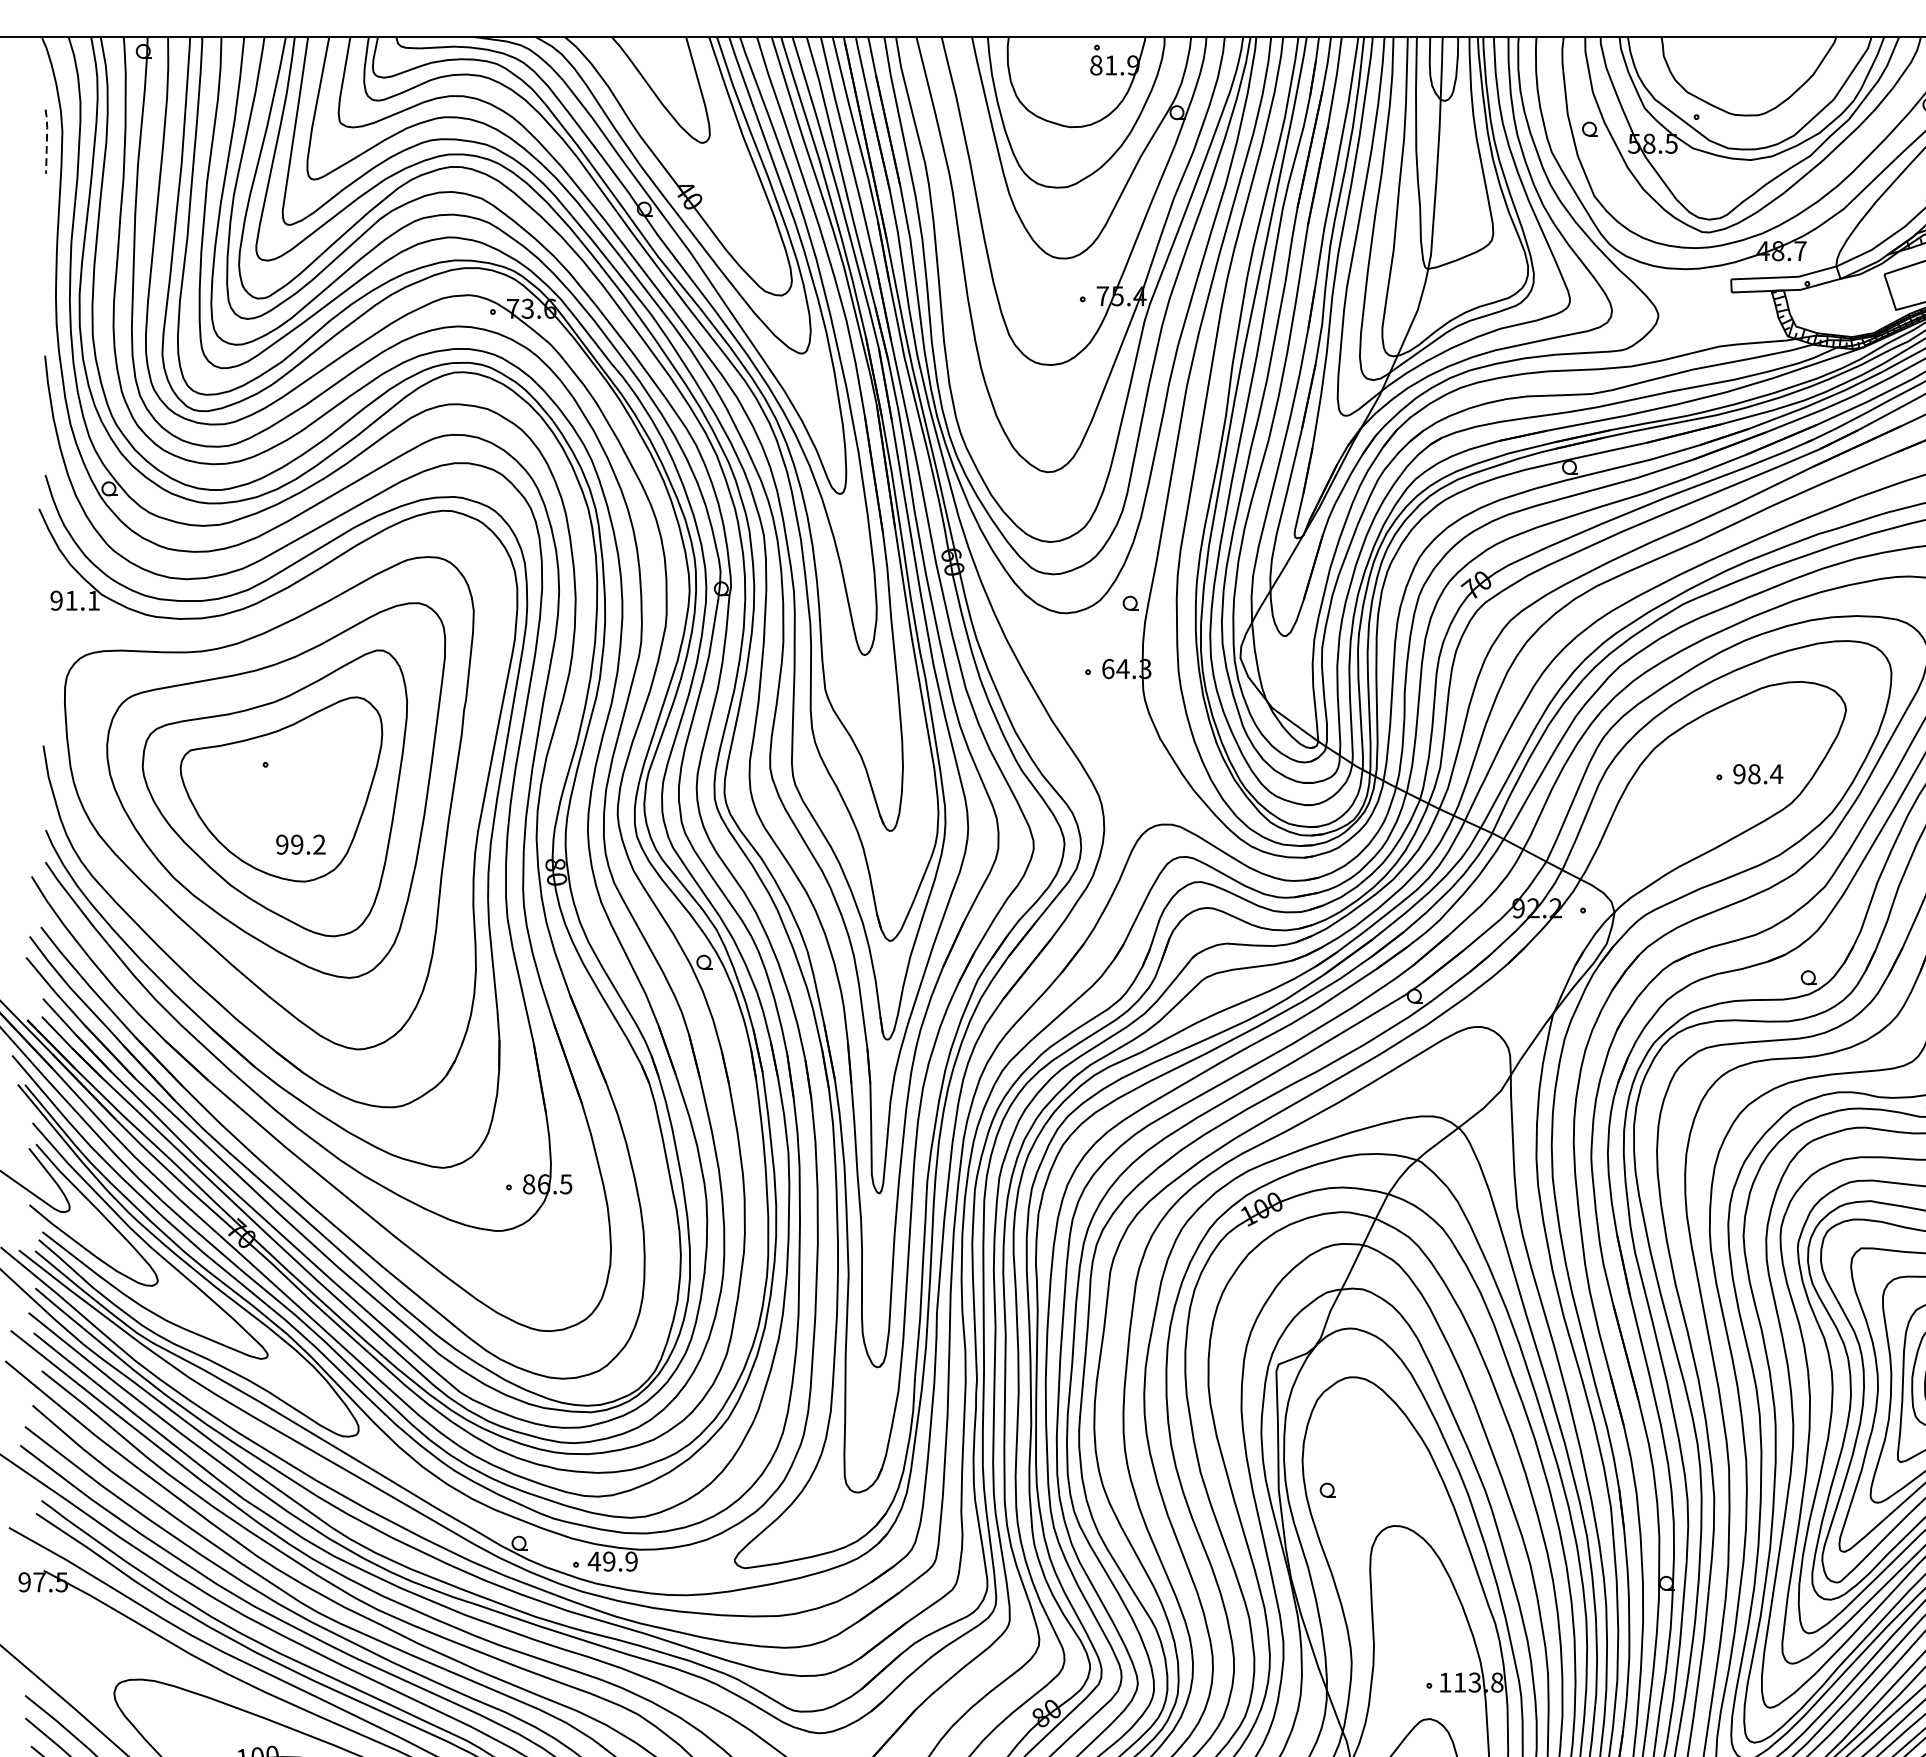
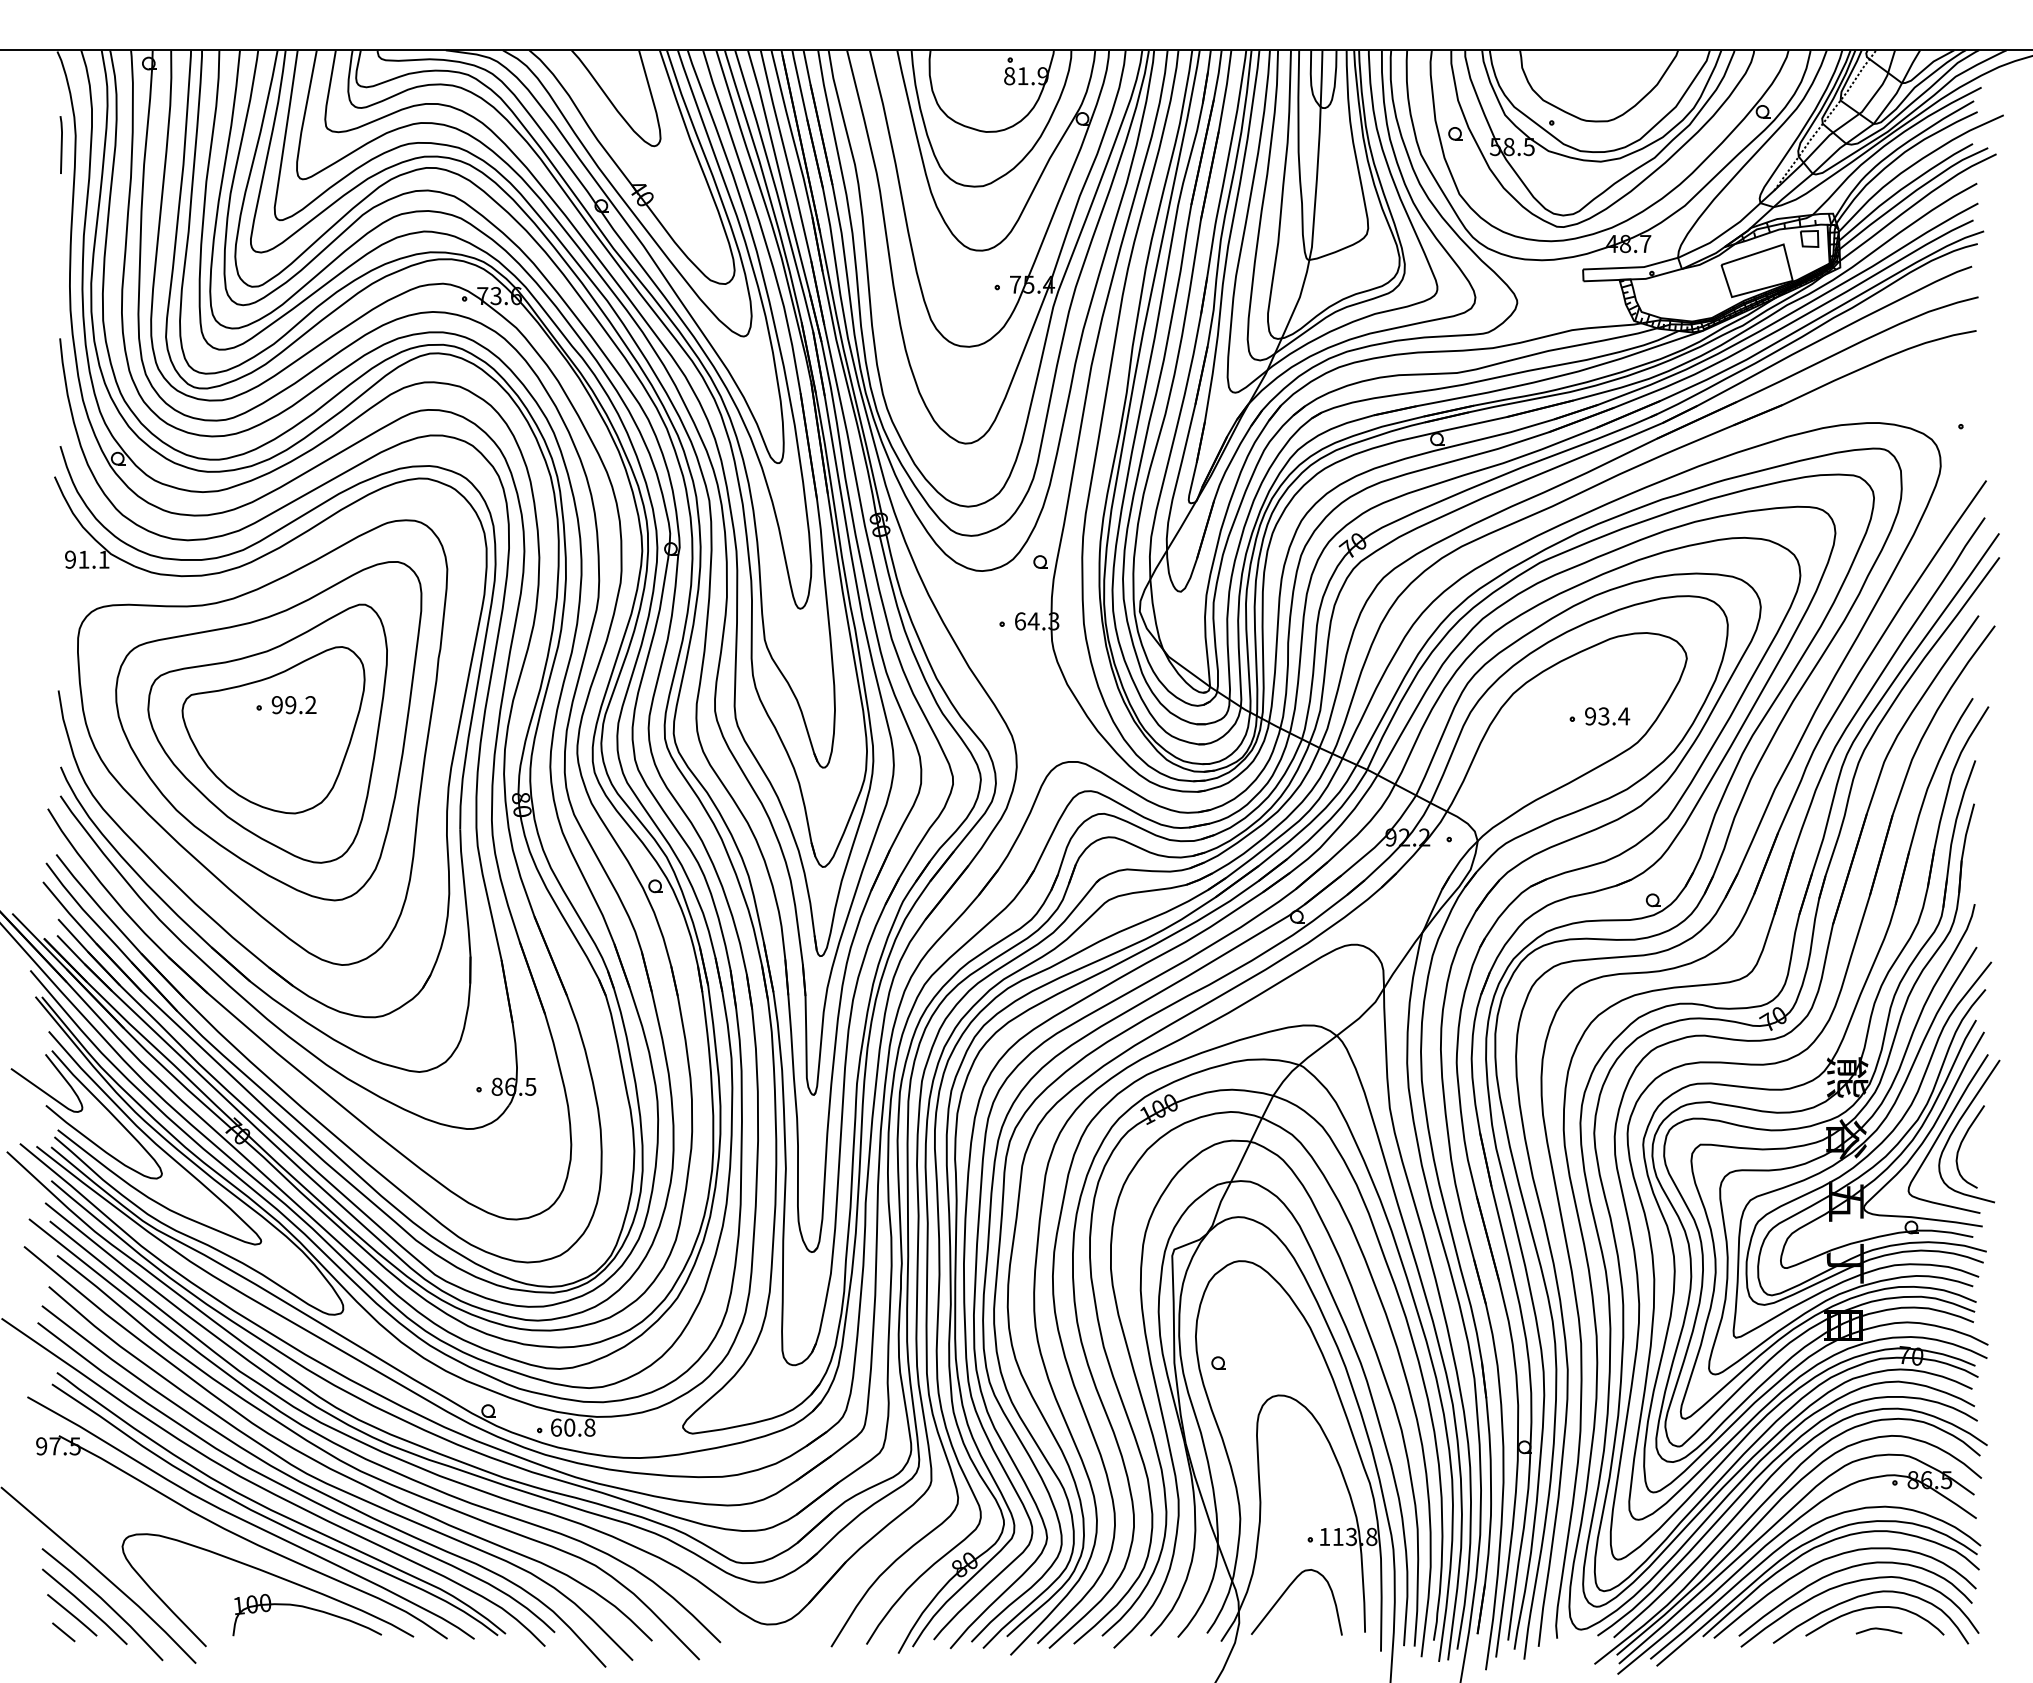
line: (46, 141) -> (61, 144), dashed -> solid
text: (1753, 774) -> (1603, 716), 98.4 -> 93.4
text: (300, 845) -> (293, 705), moved
text: (612, 1561) -> (572, 1427), 49.9 -> 60.8

